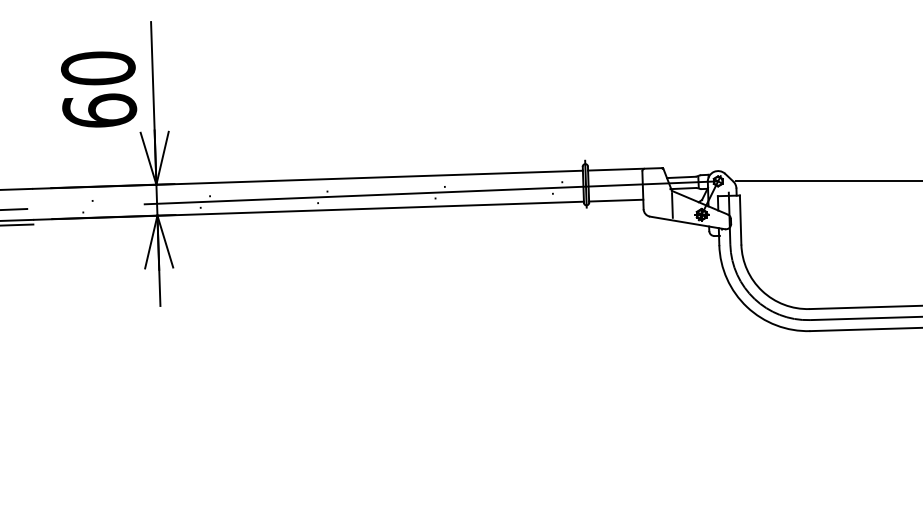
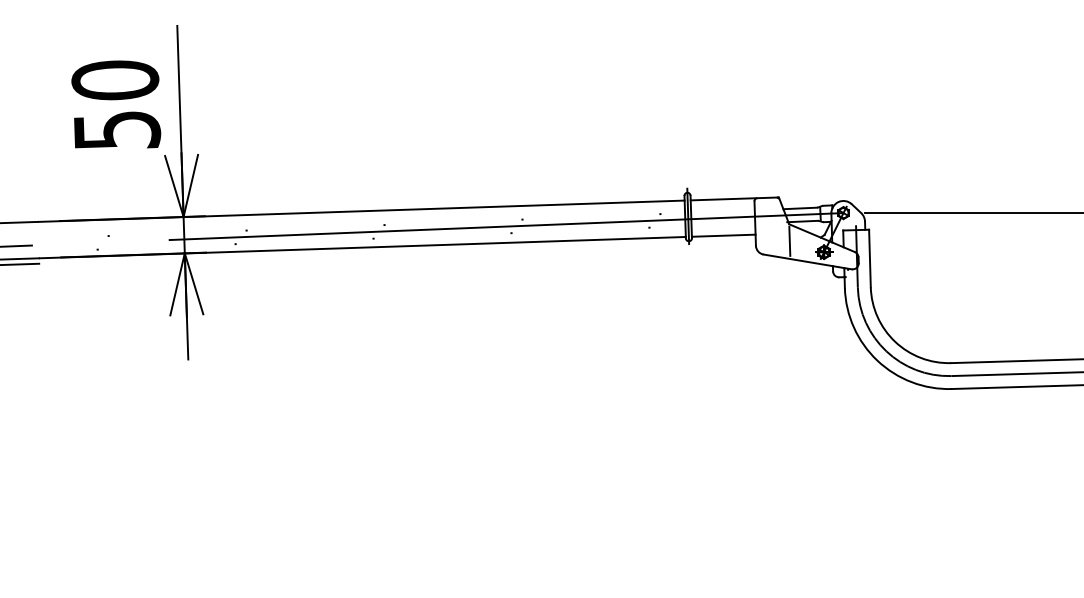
text: (99, 110) -> (116, 129), 60 -> 50

